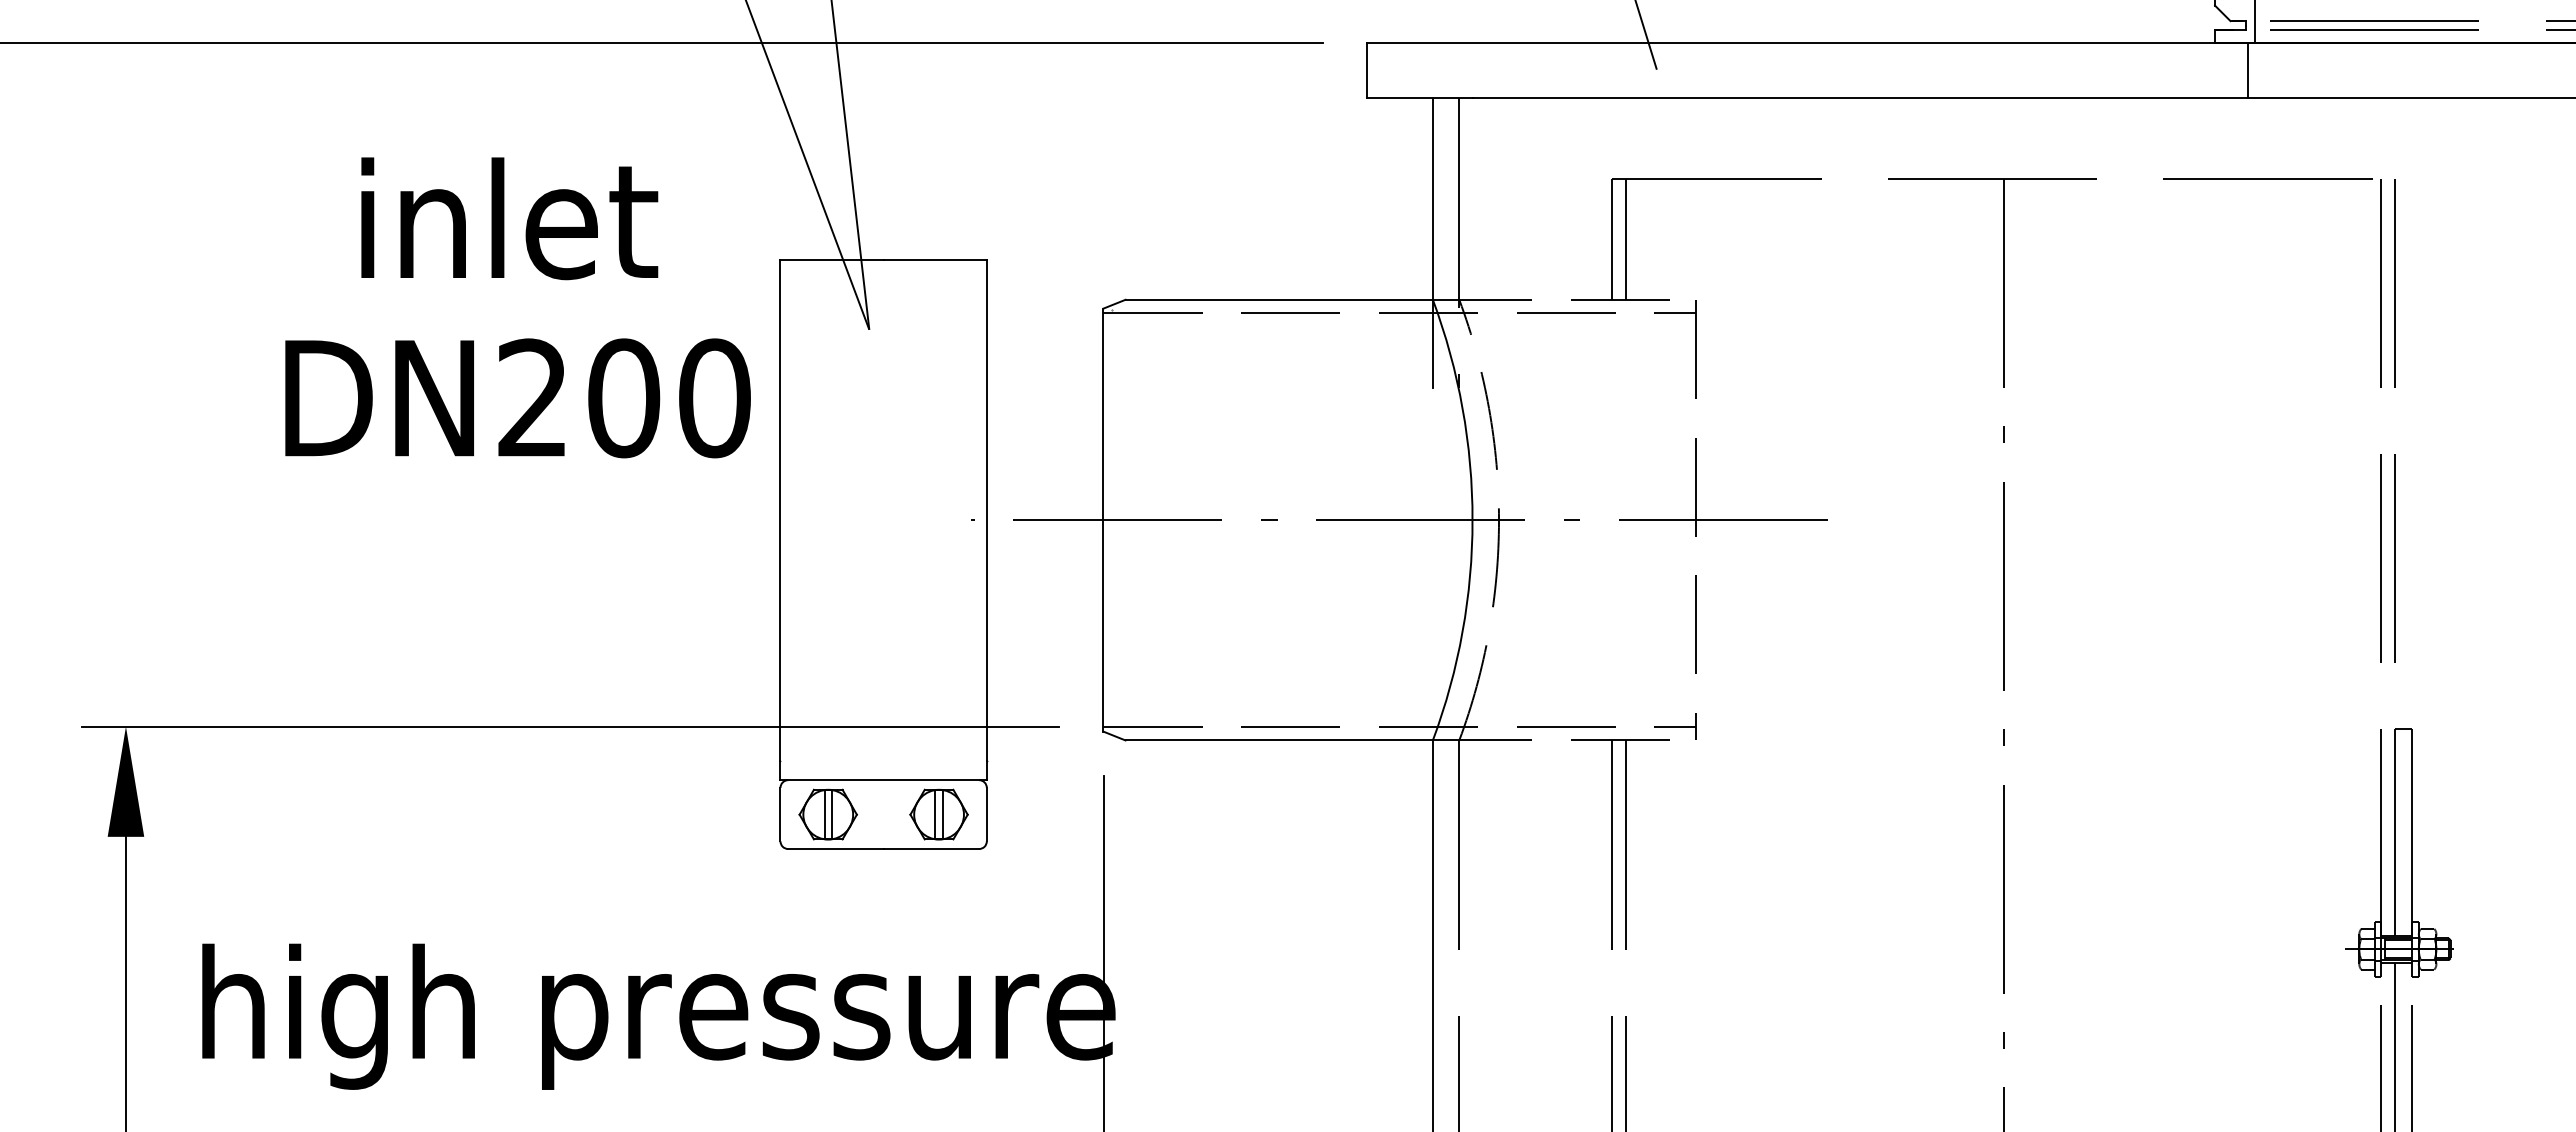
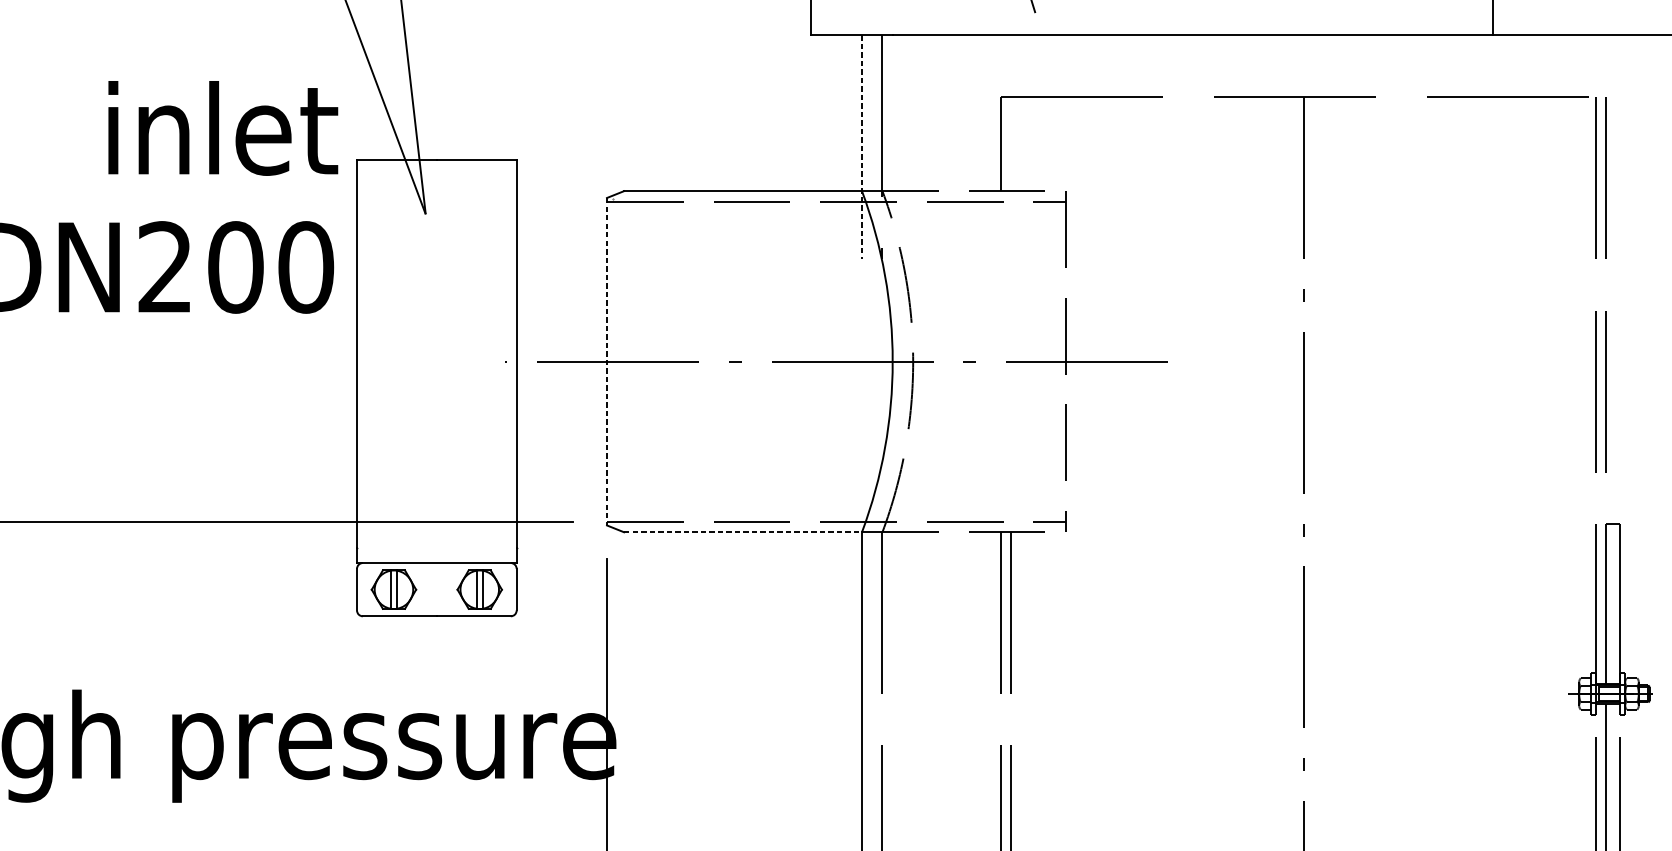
text: (509, 218) -> (223, 128), moved
line: (1625, 238) -> (1011, 143), removed
line: (1432, 243) -> (861, 147), solid -> dashed
line: (1103, 520) -> (607, 362), solid -> dashed
line: (1279, 740) -> (743, 532), solid -> dashed

